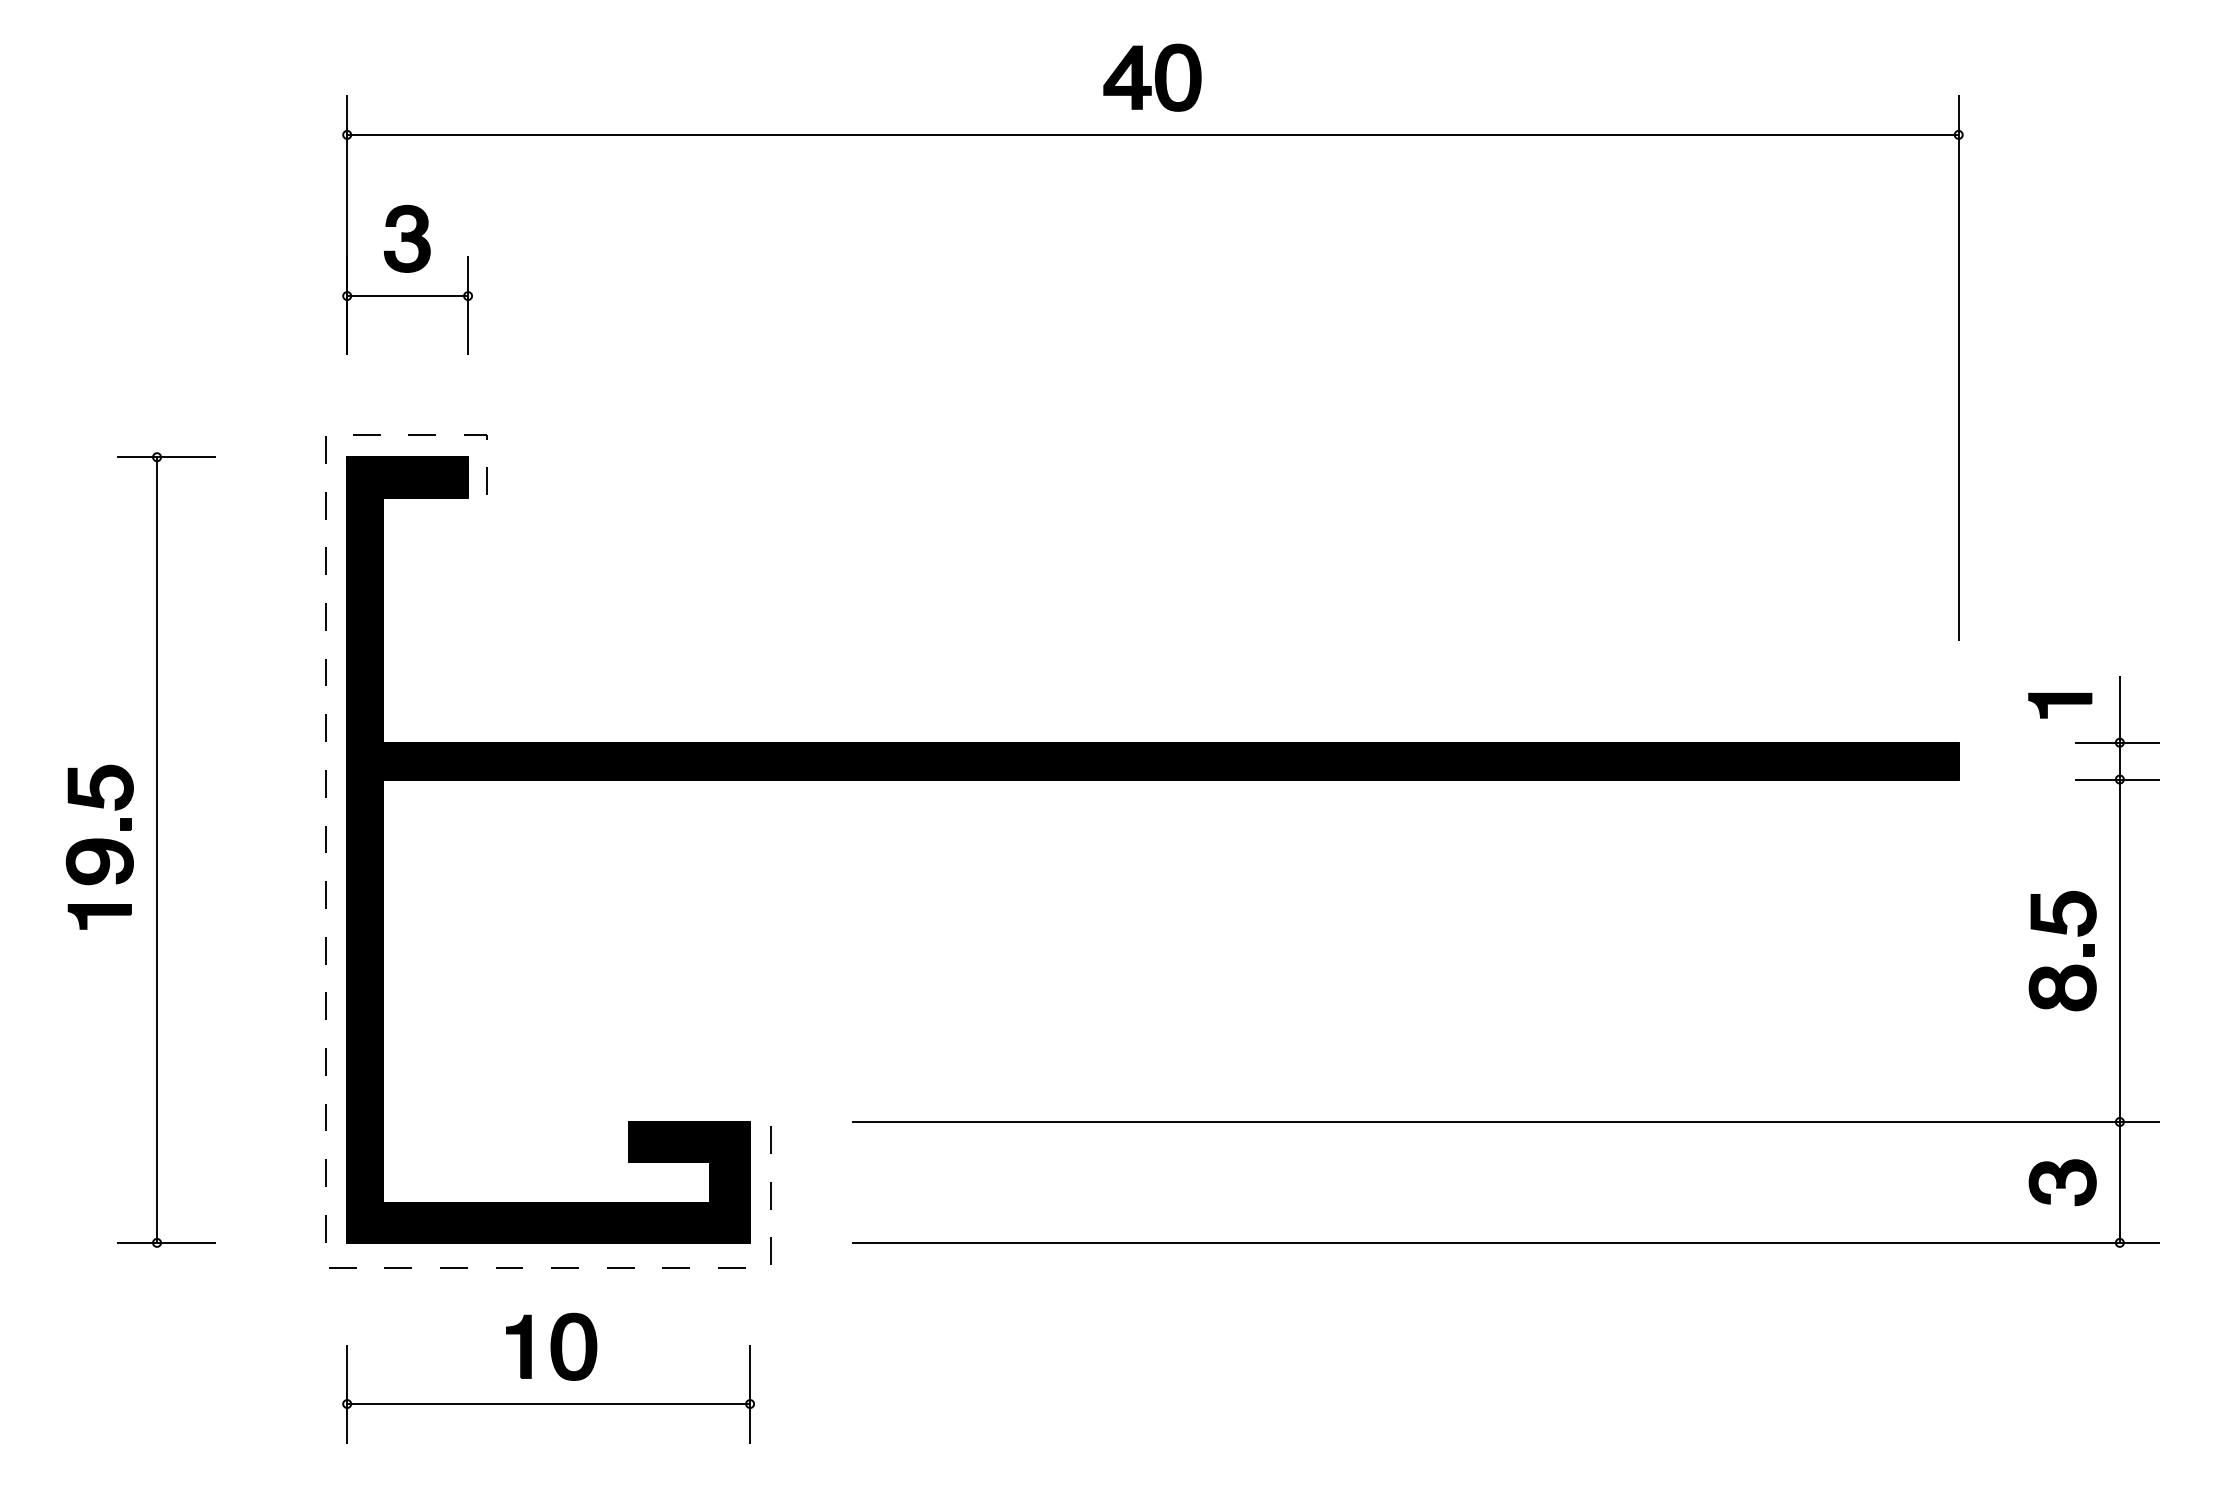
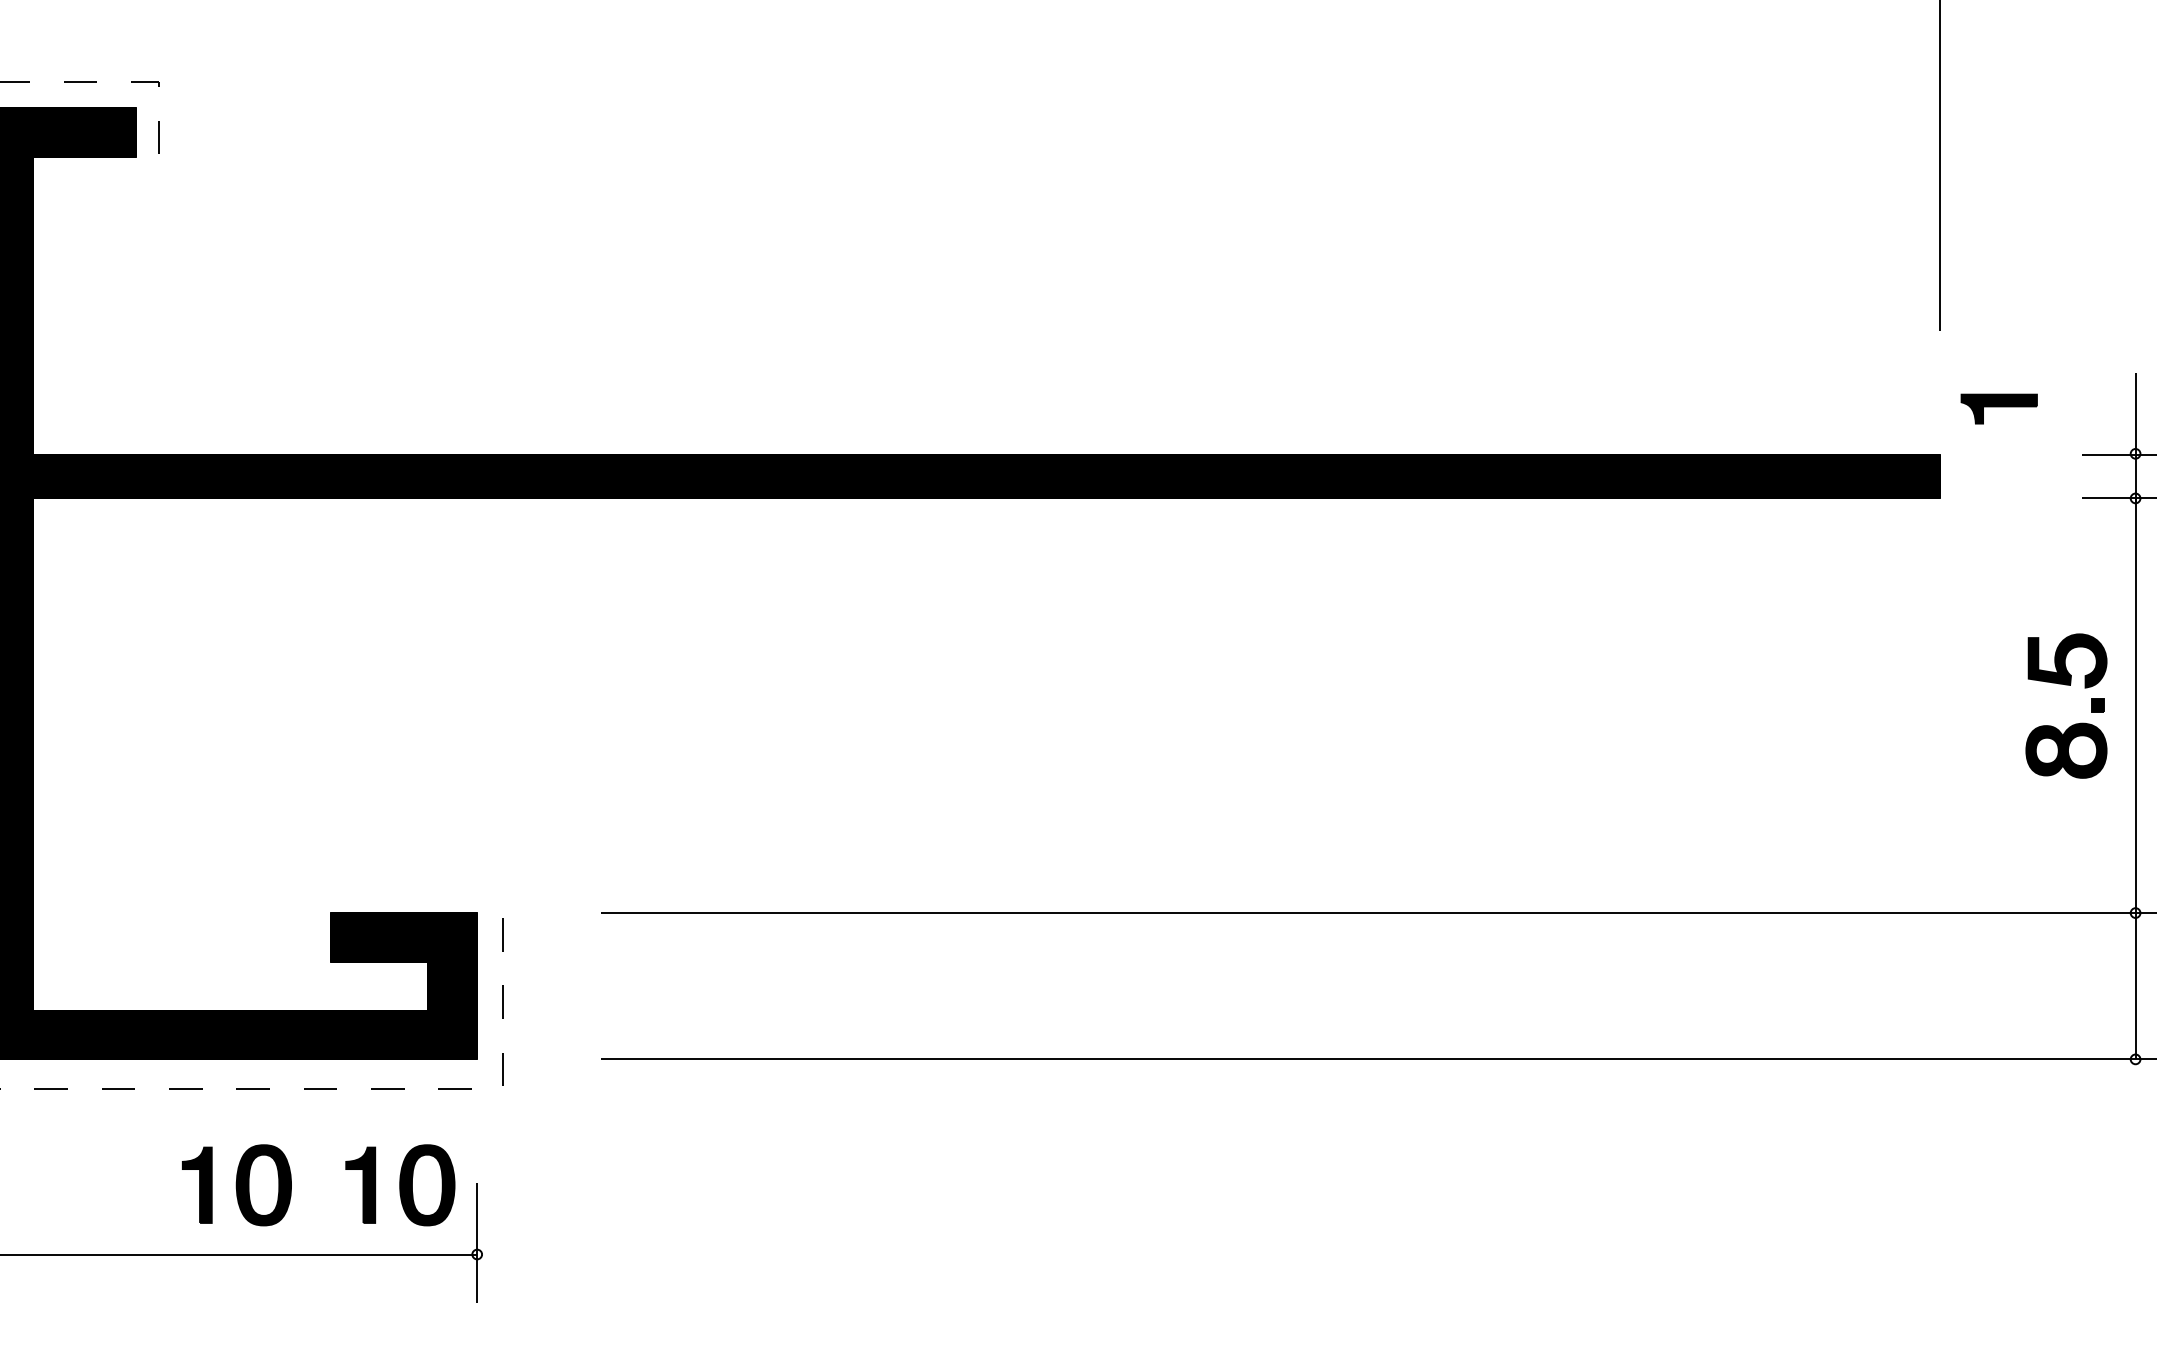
part: (2060, 705) -> (1999, 408), moved
part: (2062, 1182) -> (2066, 986), removed
part: (686, 1346) -> (400, 1184), added

